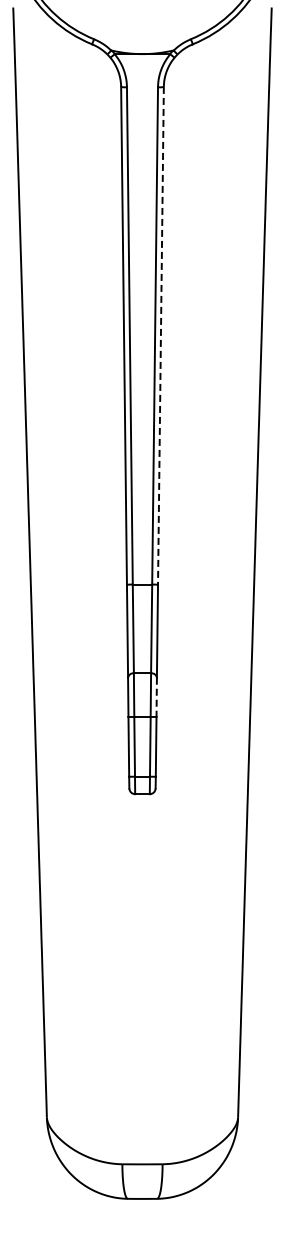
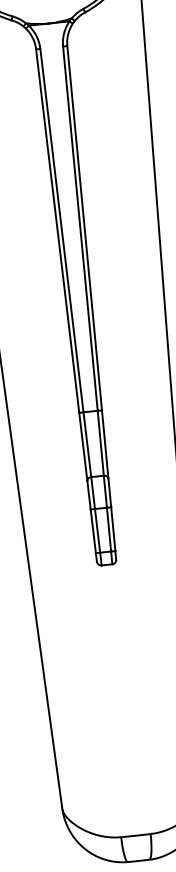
line: (160, 335) -> (84, 227), dashed -> solid
line: (156, 697) -> (109, 493), dashed -> solid

